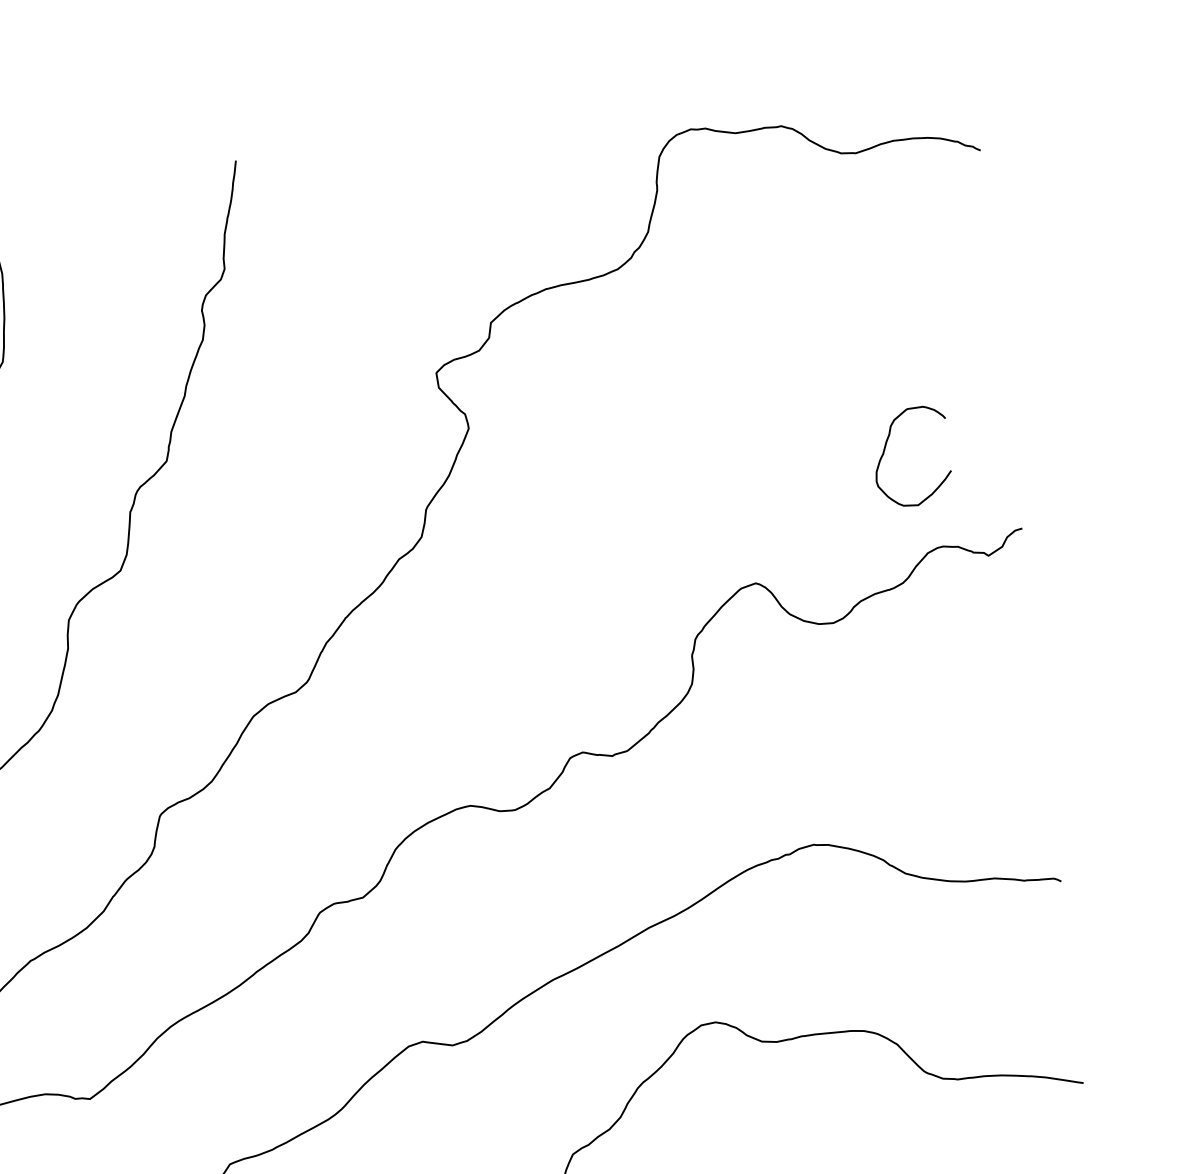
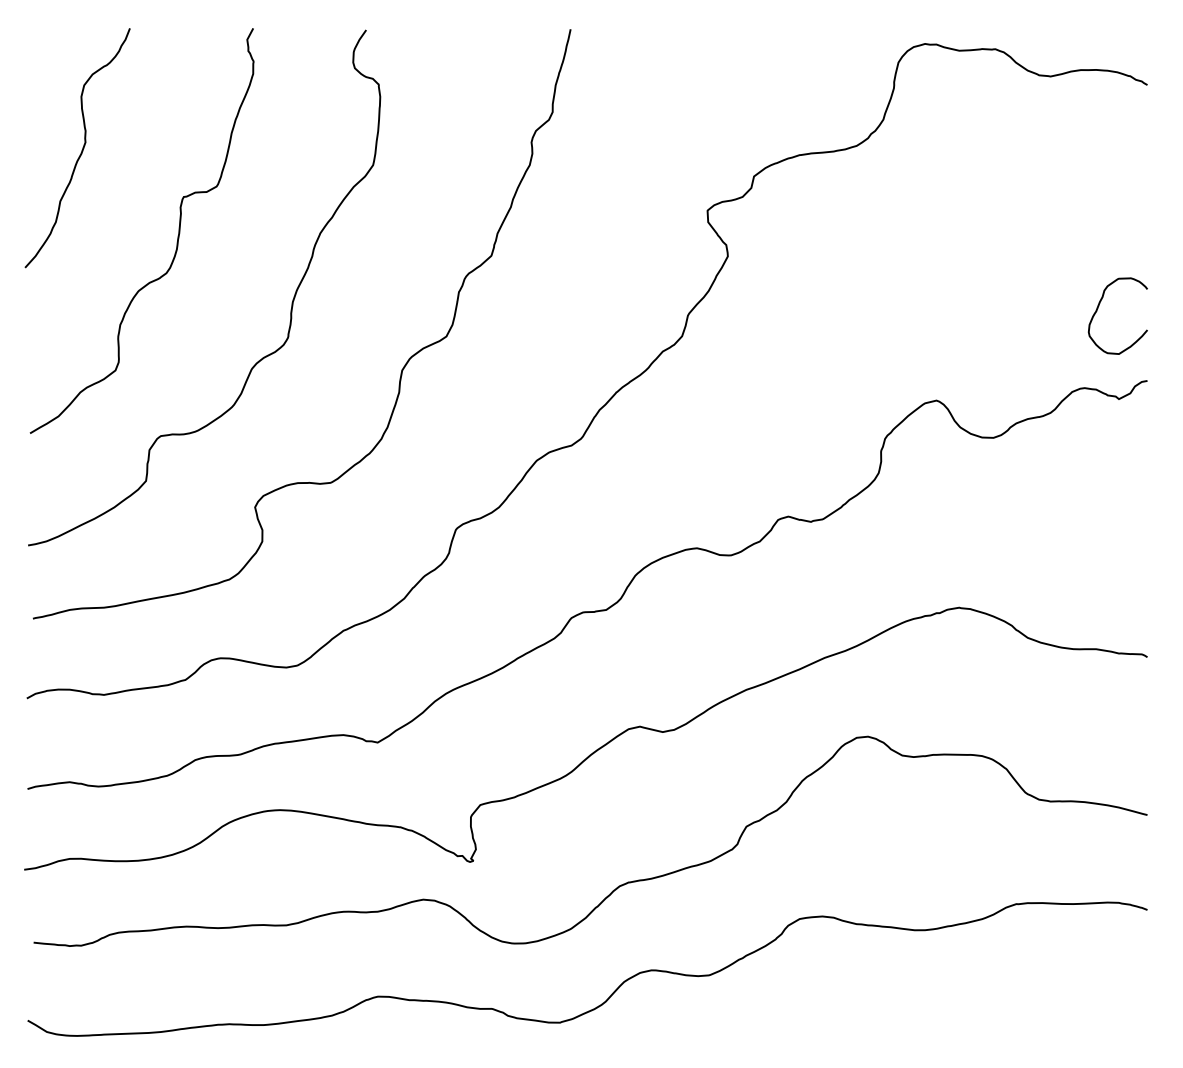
curve: (886, 447) -> (1099, 306), moved

